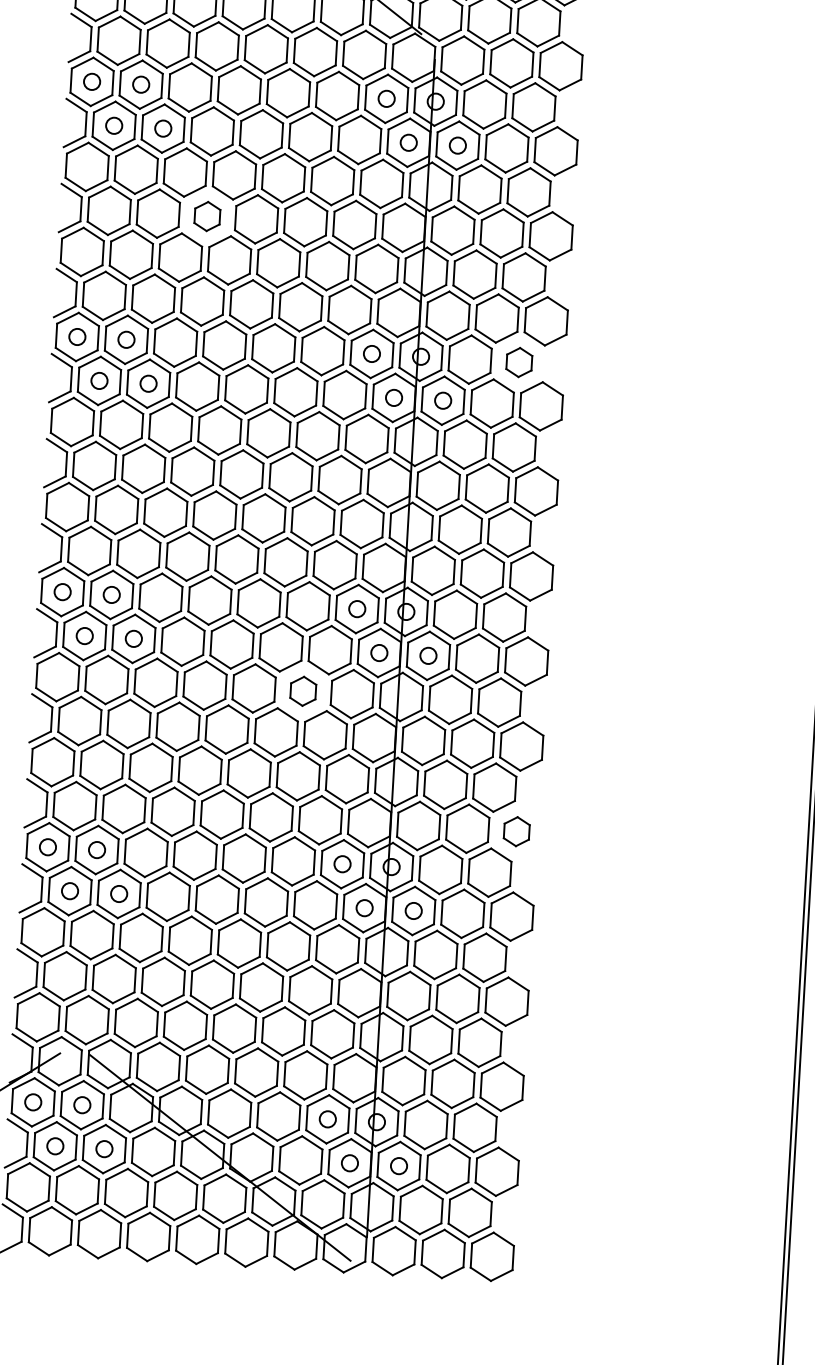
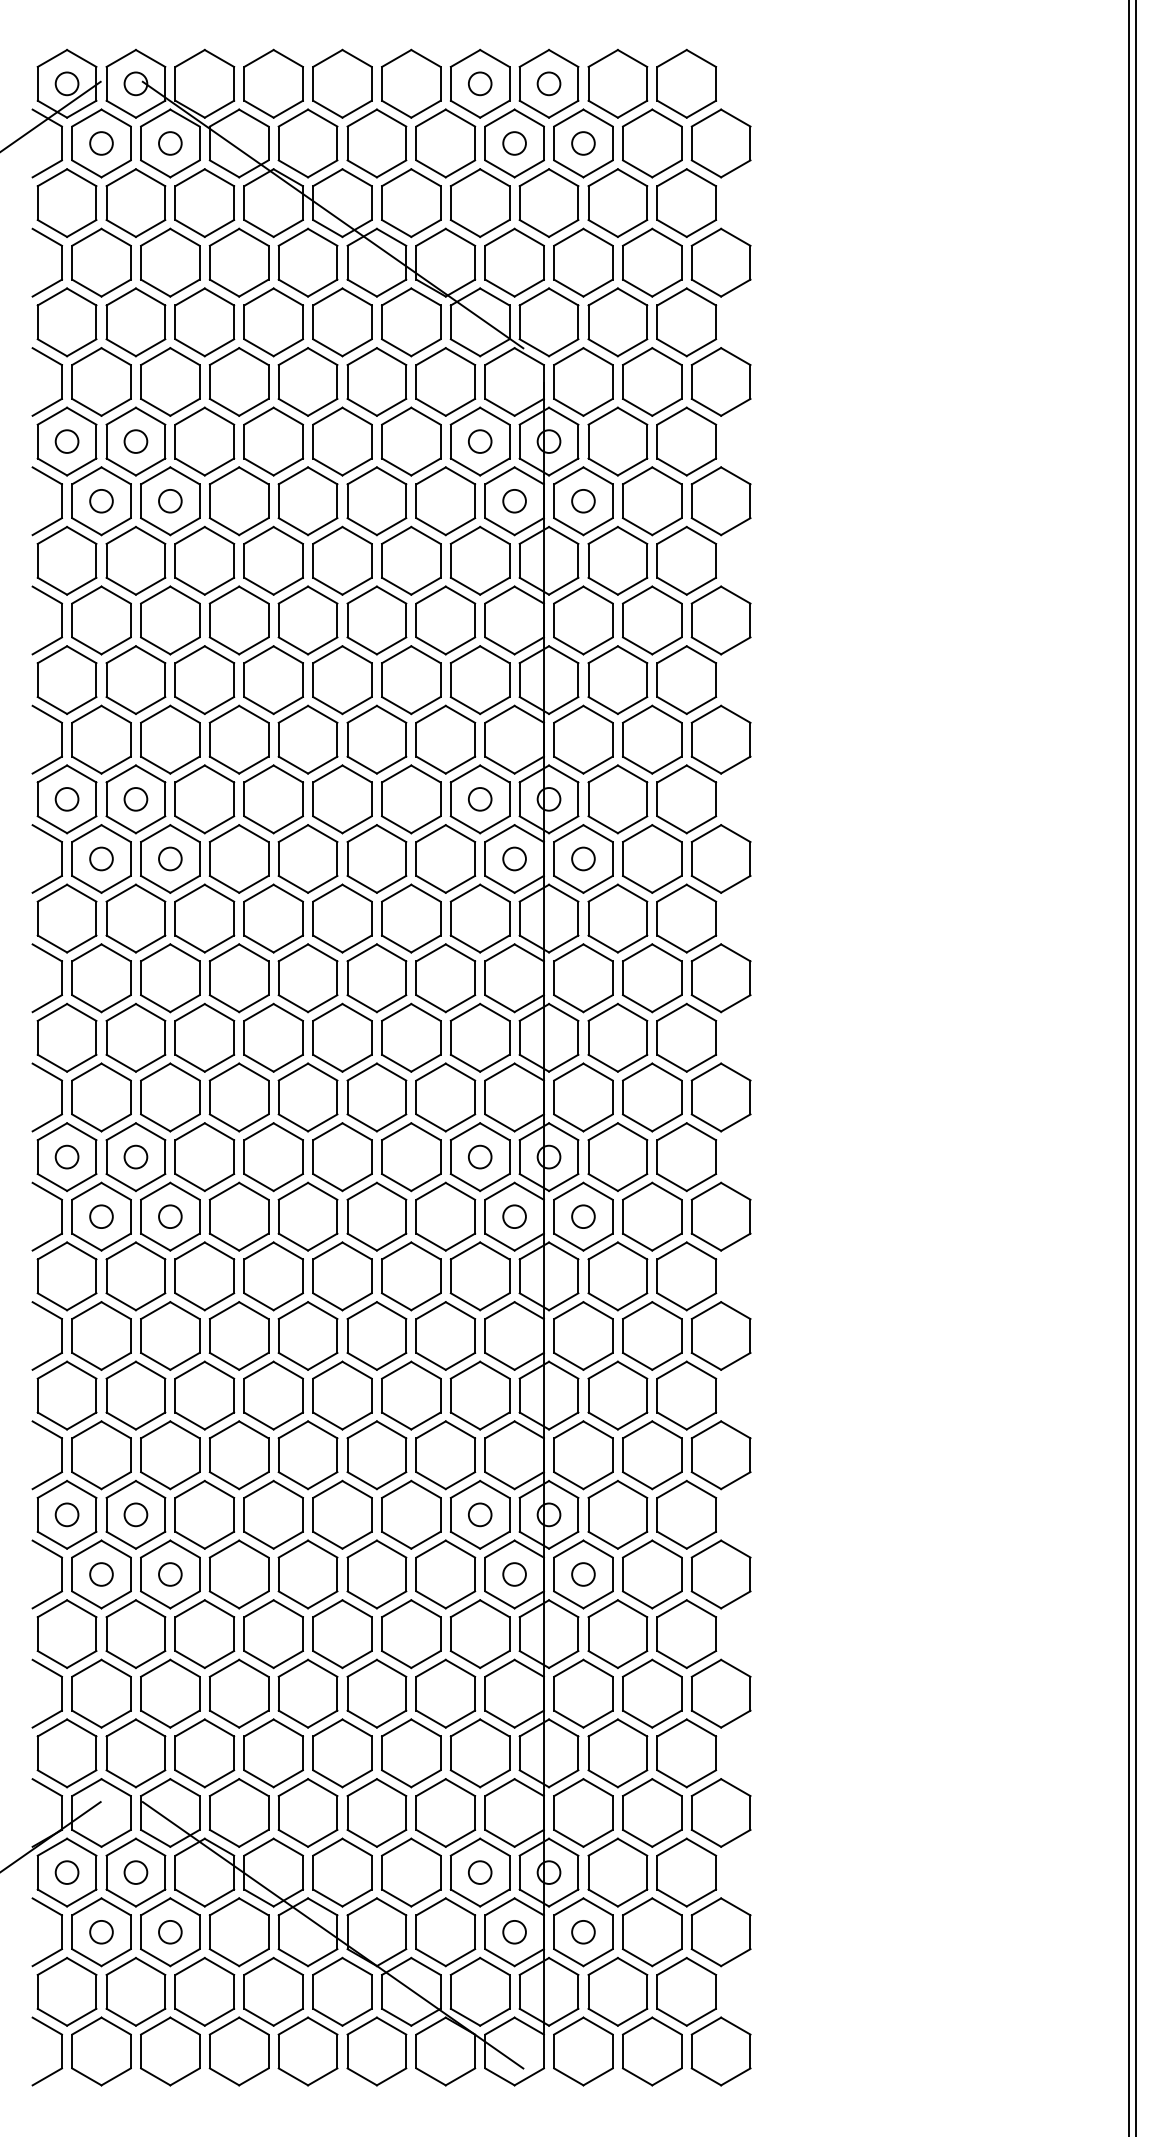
part: (206, 216) -> (238, 620), size x1.67
part: (519, 362) -> (686, 799), size x1.67
part: (303, 691) -> (411, 1276), size x1.67
part: (516, 831) -> (720, 1455), size x1.67

